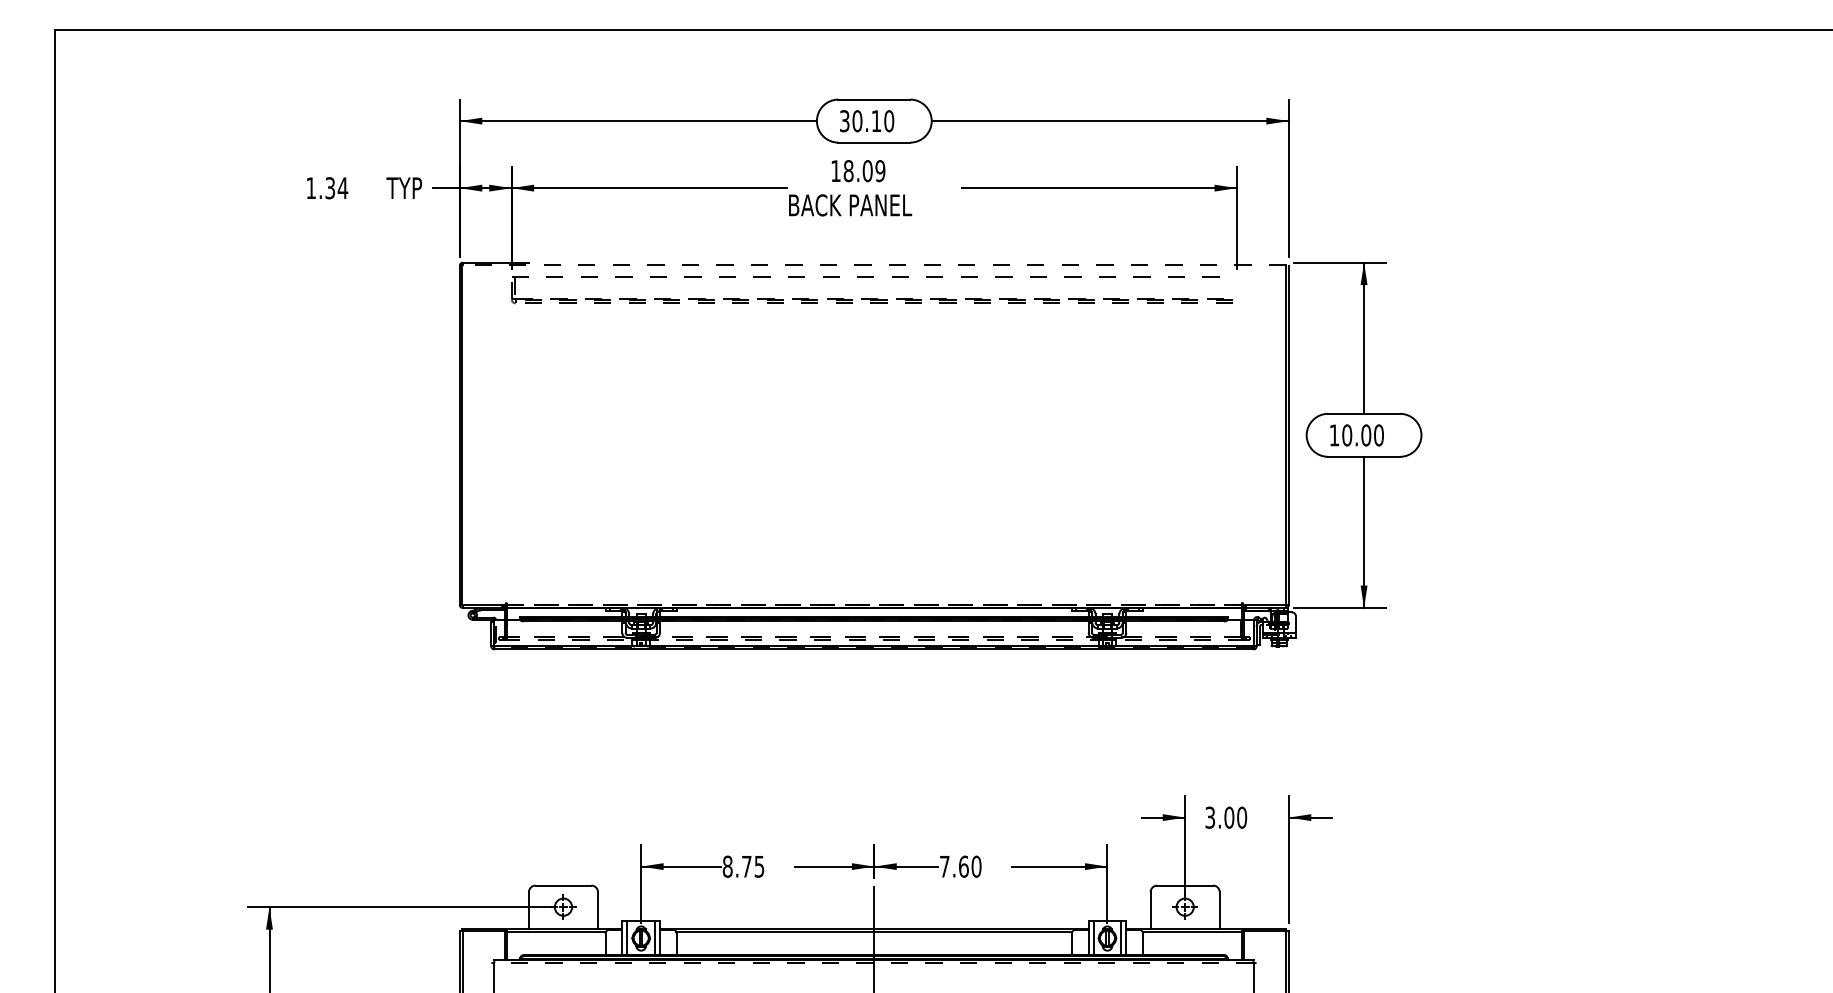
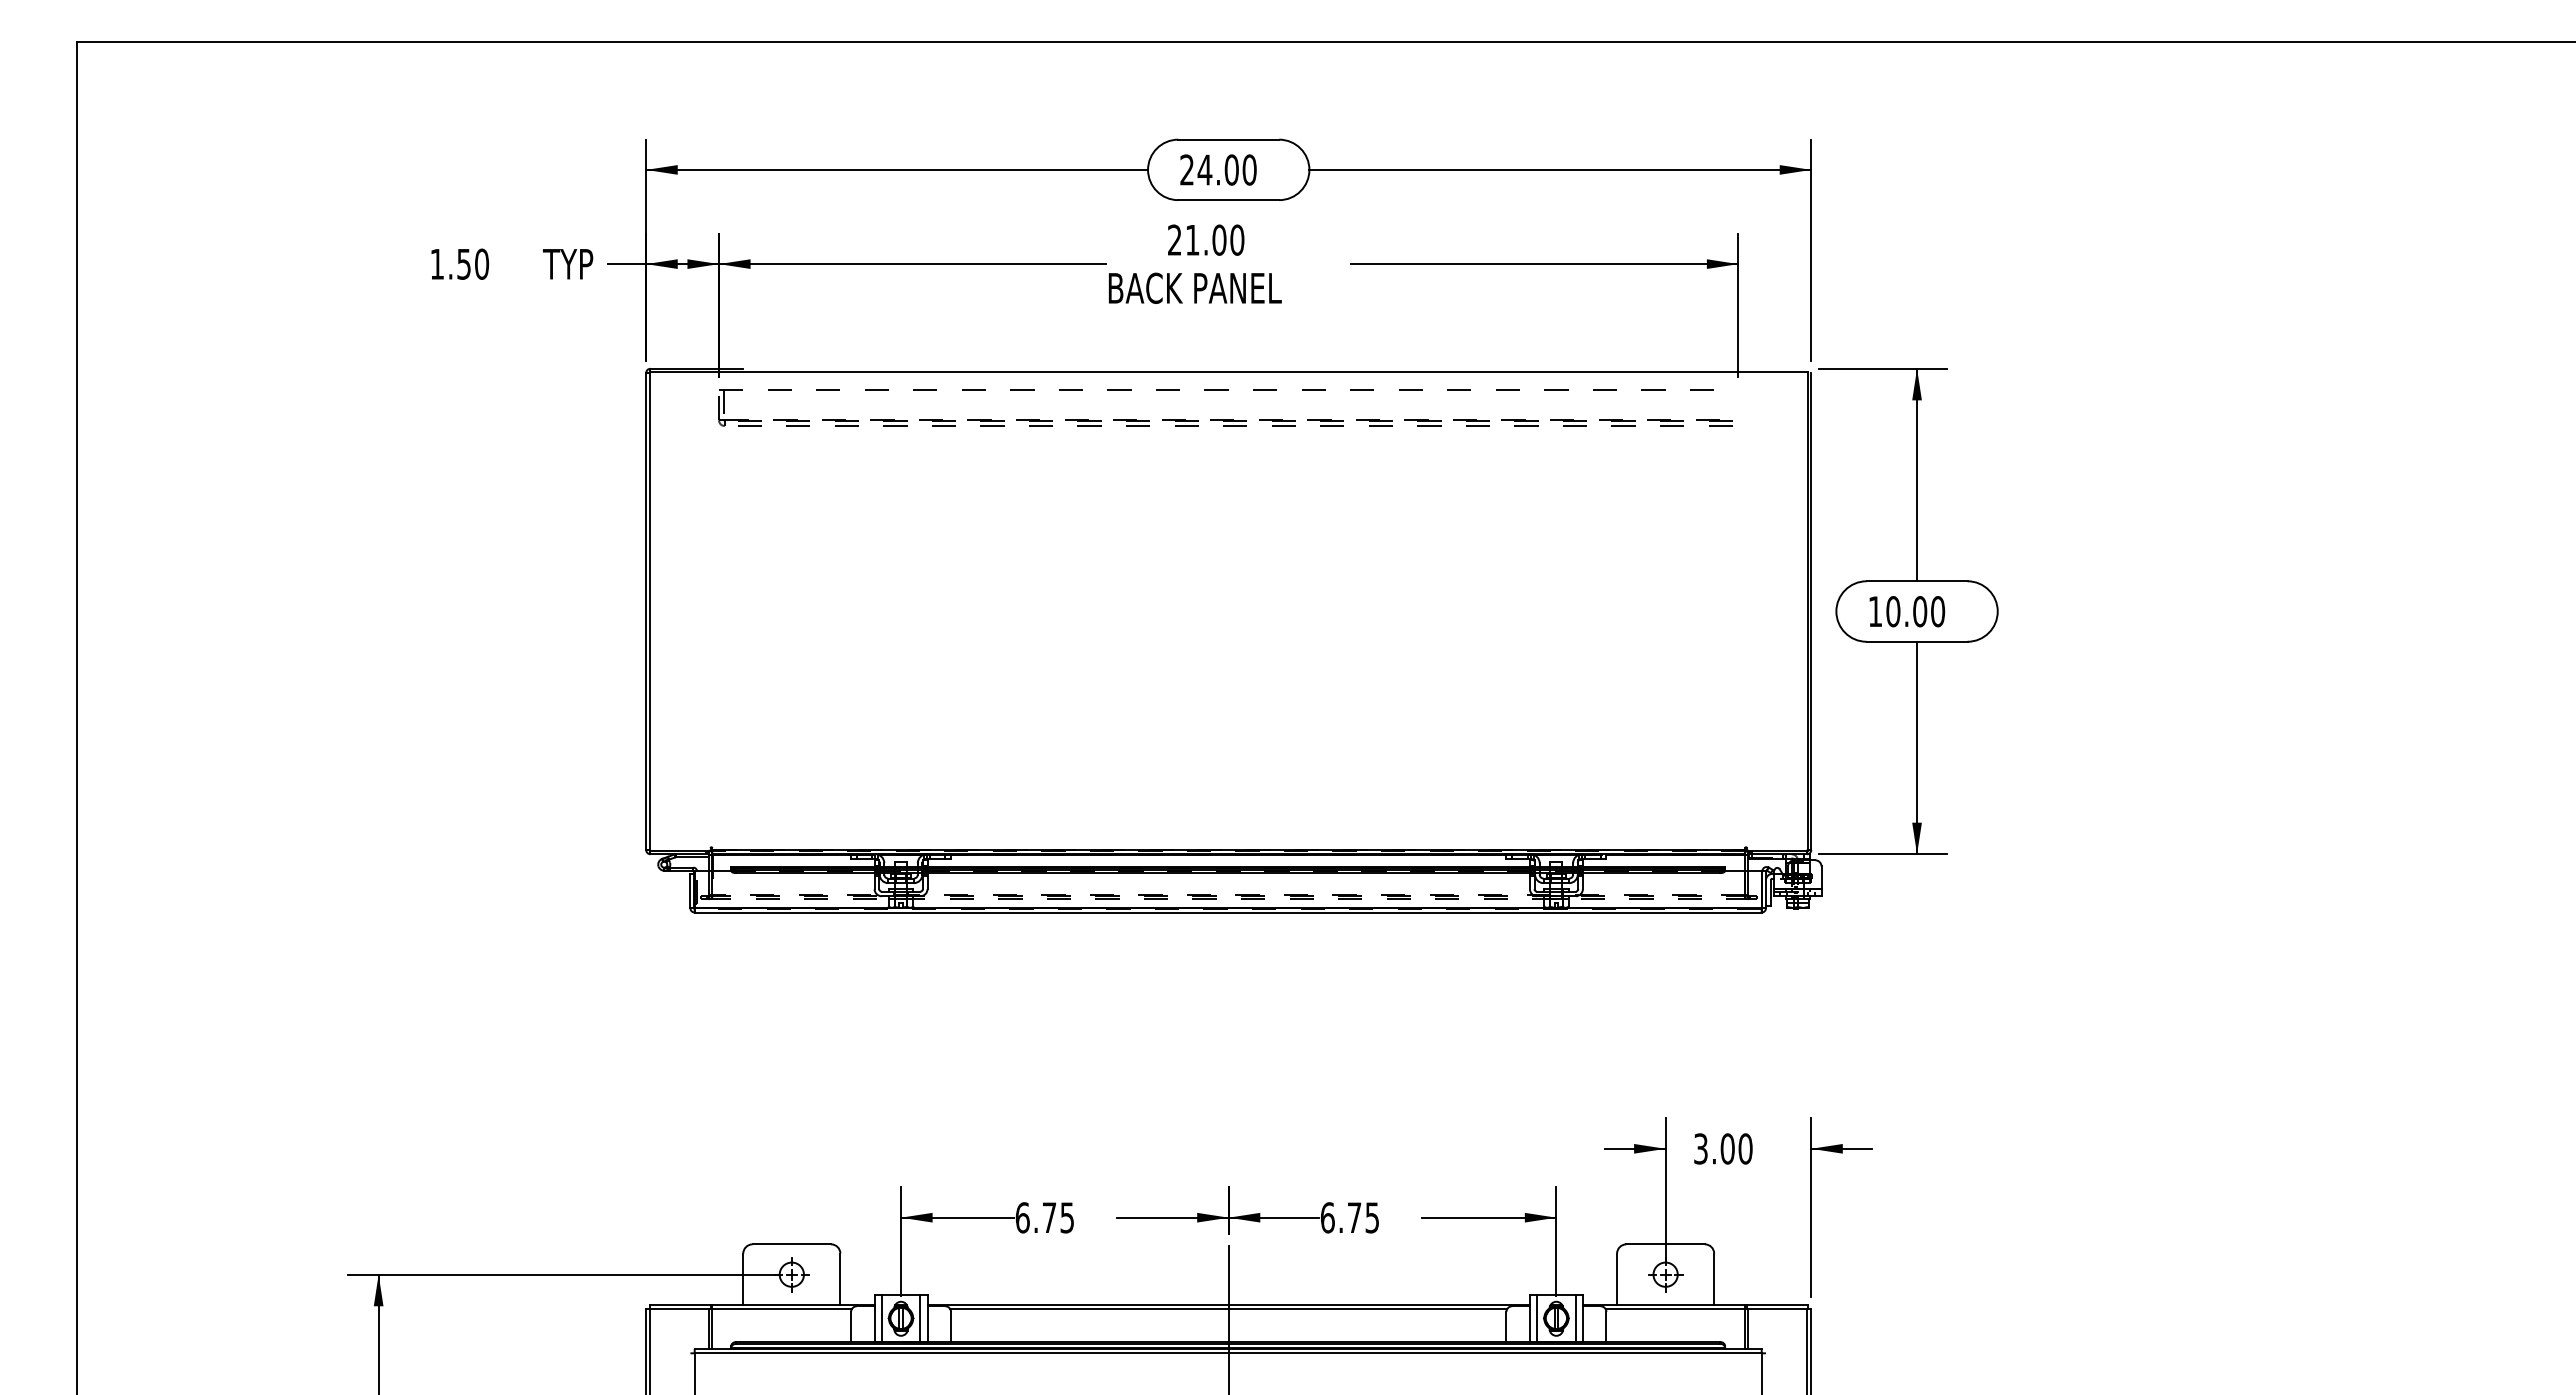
text: (860, 120) -> (1209, 169), 30.10 -> 24.00
text: (858, 170) -> (1206, 239), 18.09 -> 21.00
text: (336, 187) -> (473, 263), 1.34 -> 1.50
line: (874, 265) -> (1228, 372), dashed -> solid
line: (874, 604) -> (1229, 849), dashed -> solid
text: (727, 866) -> (1022, 1217), 8.75 -> 6.75
text: (960, 866) -> (1349, 1217), 7.60 -> 6.75
line: (874, 963) -> (1228, 1353), dashed -> solid

